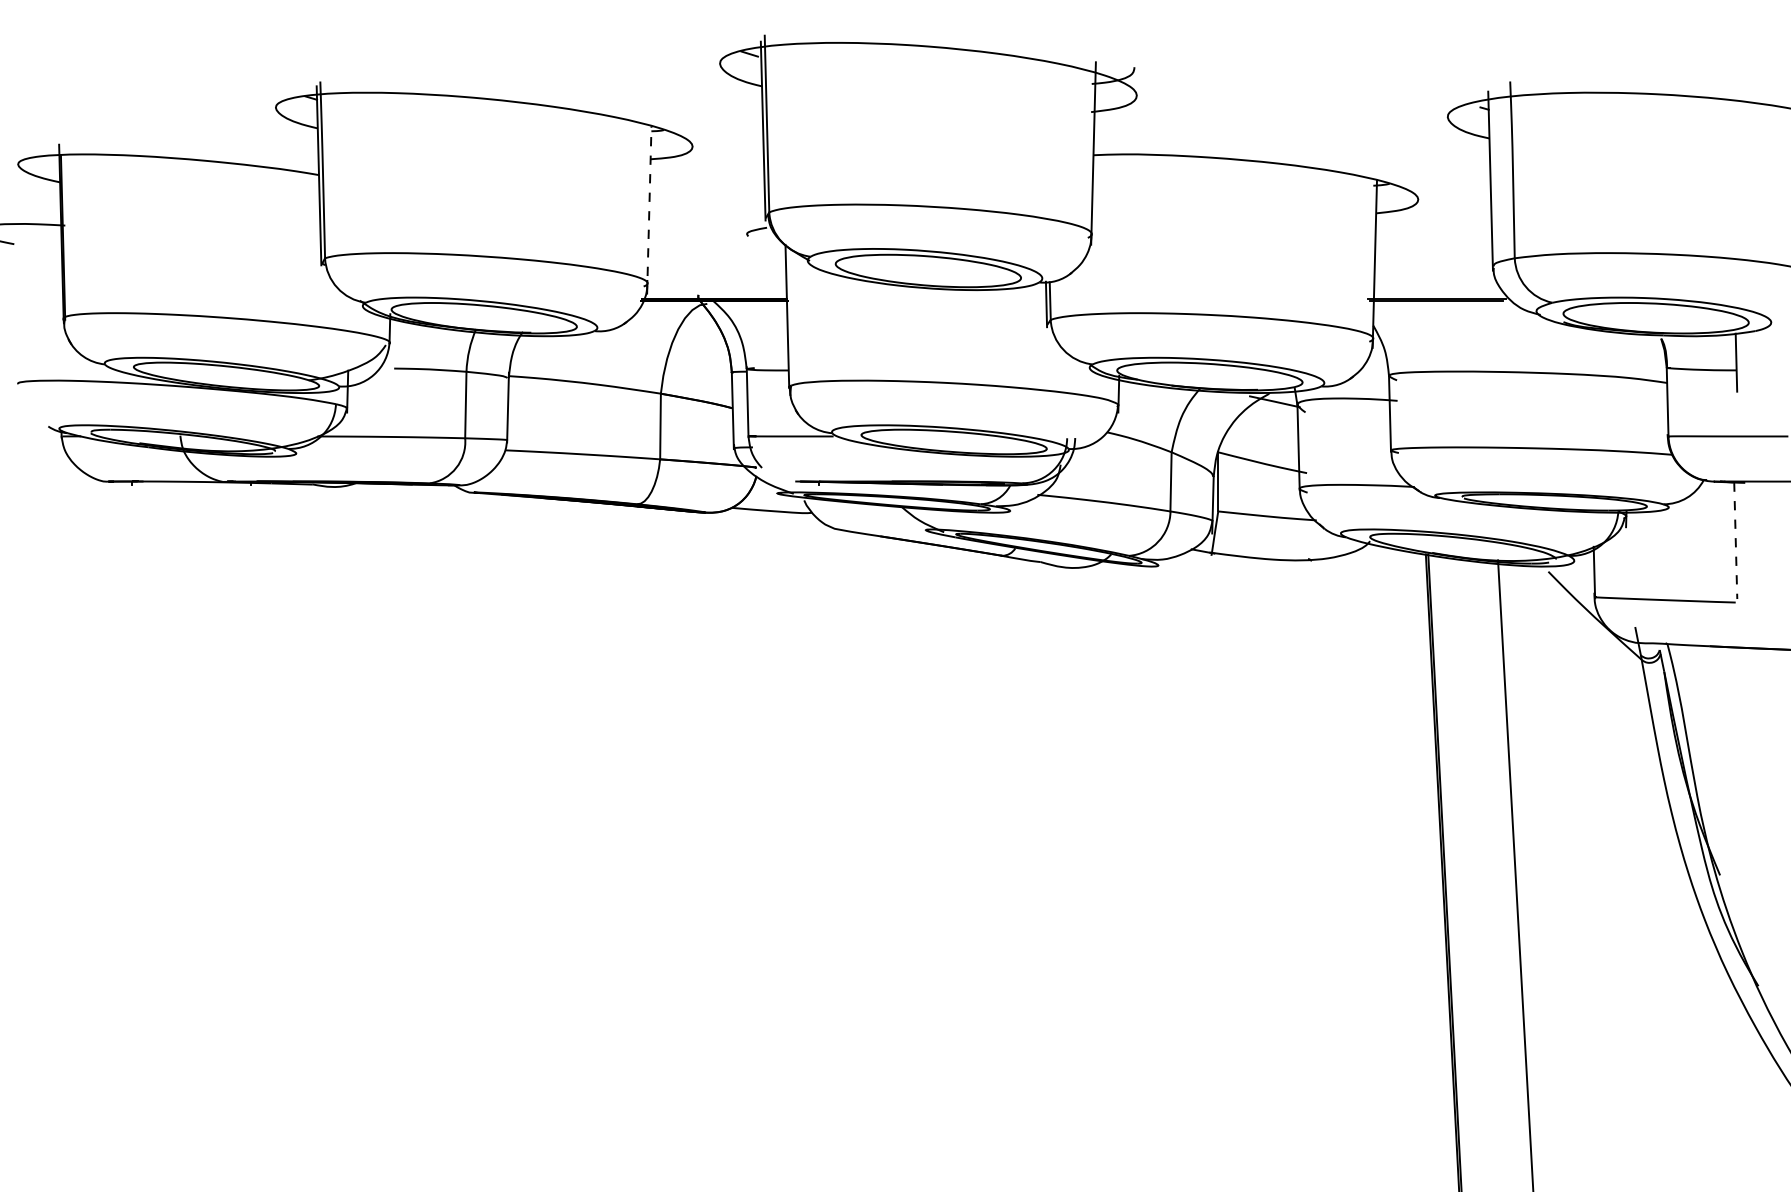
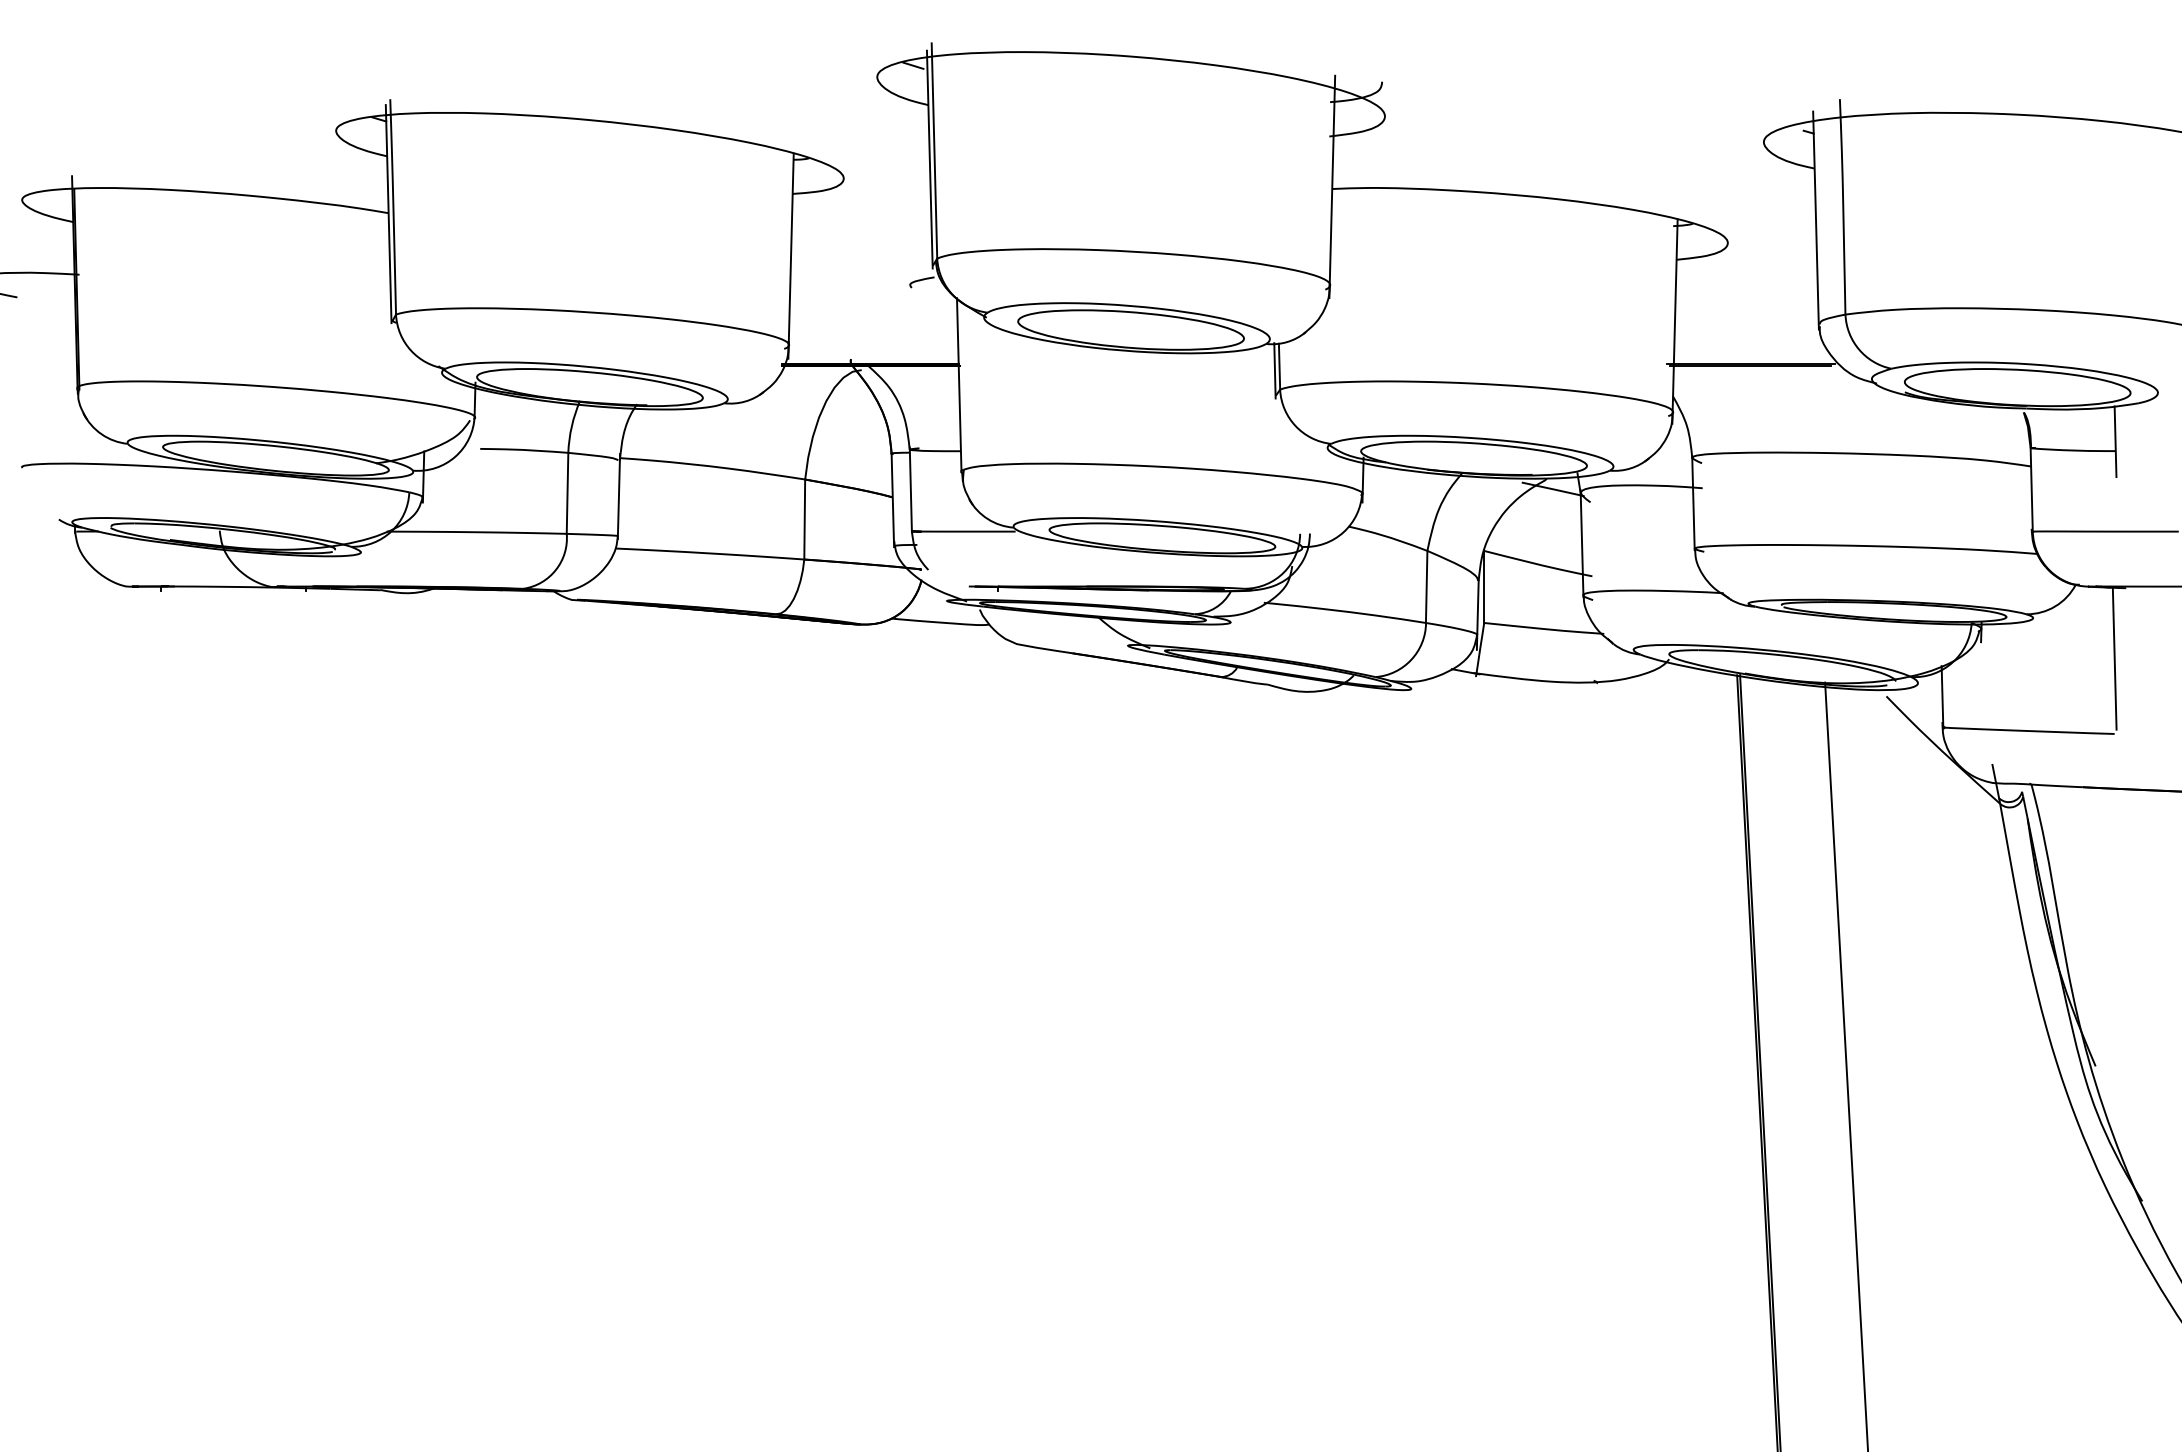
line: (649, 210) -> (791, 256), dashed -> solid
line: (1735, 540) -> (2114, 658), dashed -> solid

